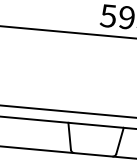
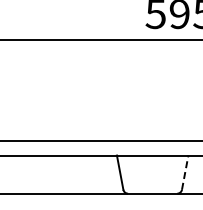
line: (120, 140) -> (185, 172), solid -> dashed

